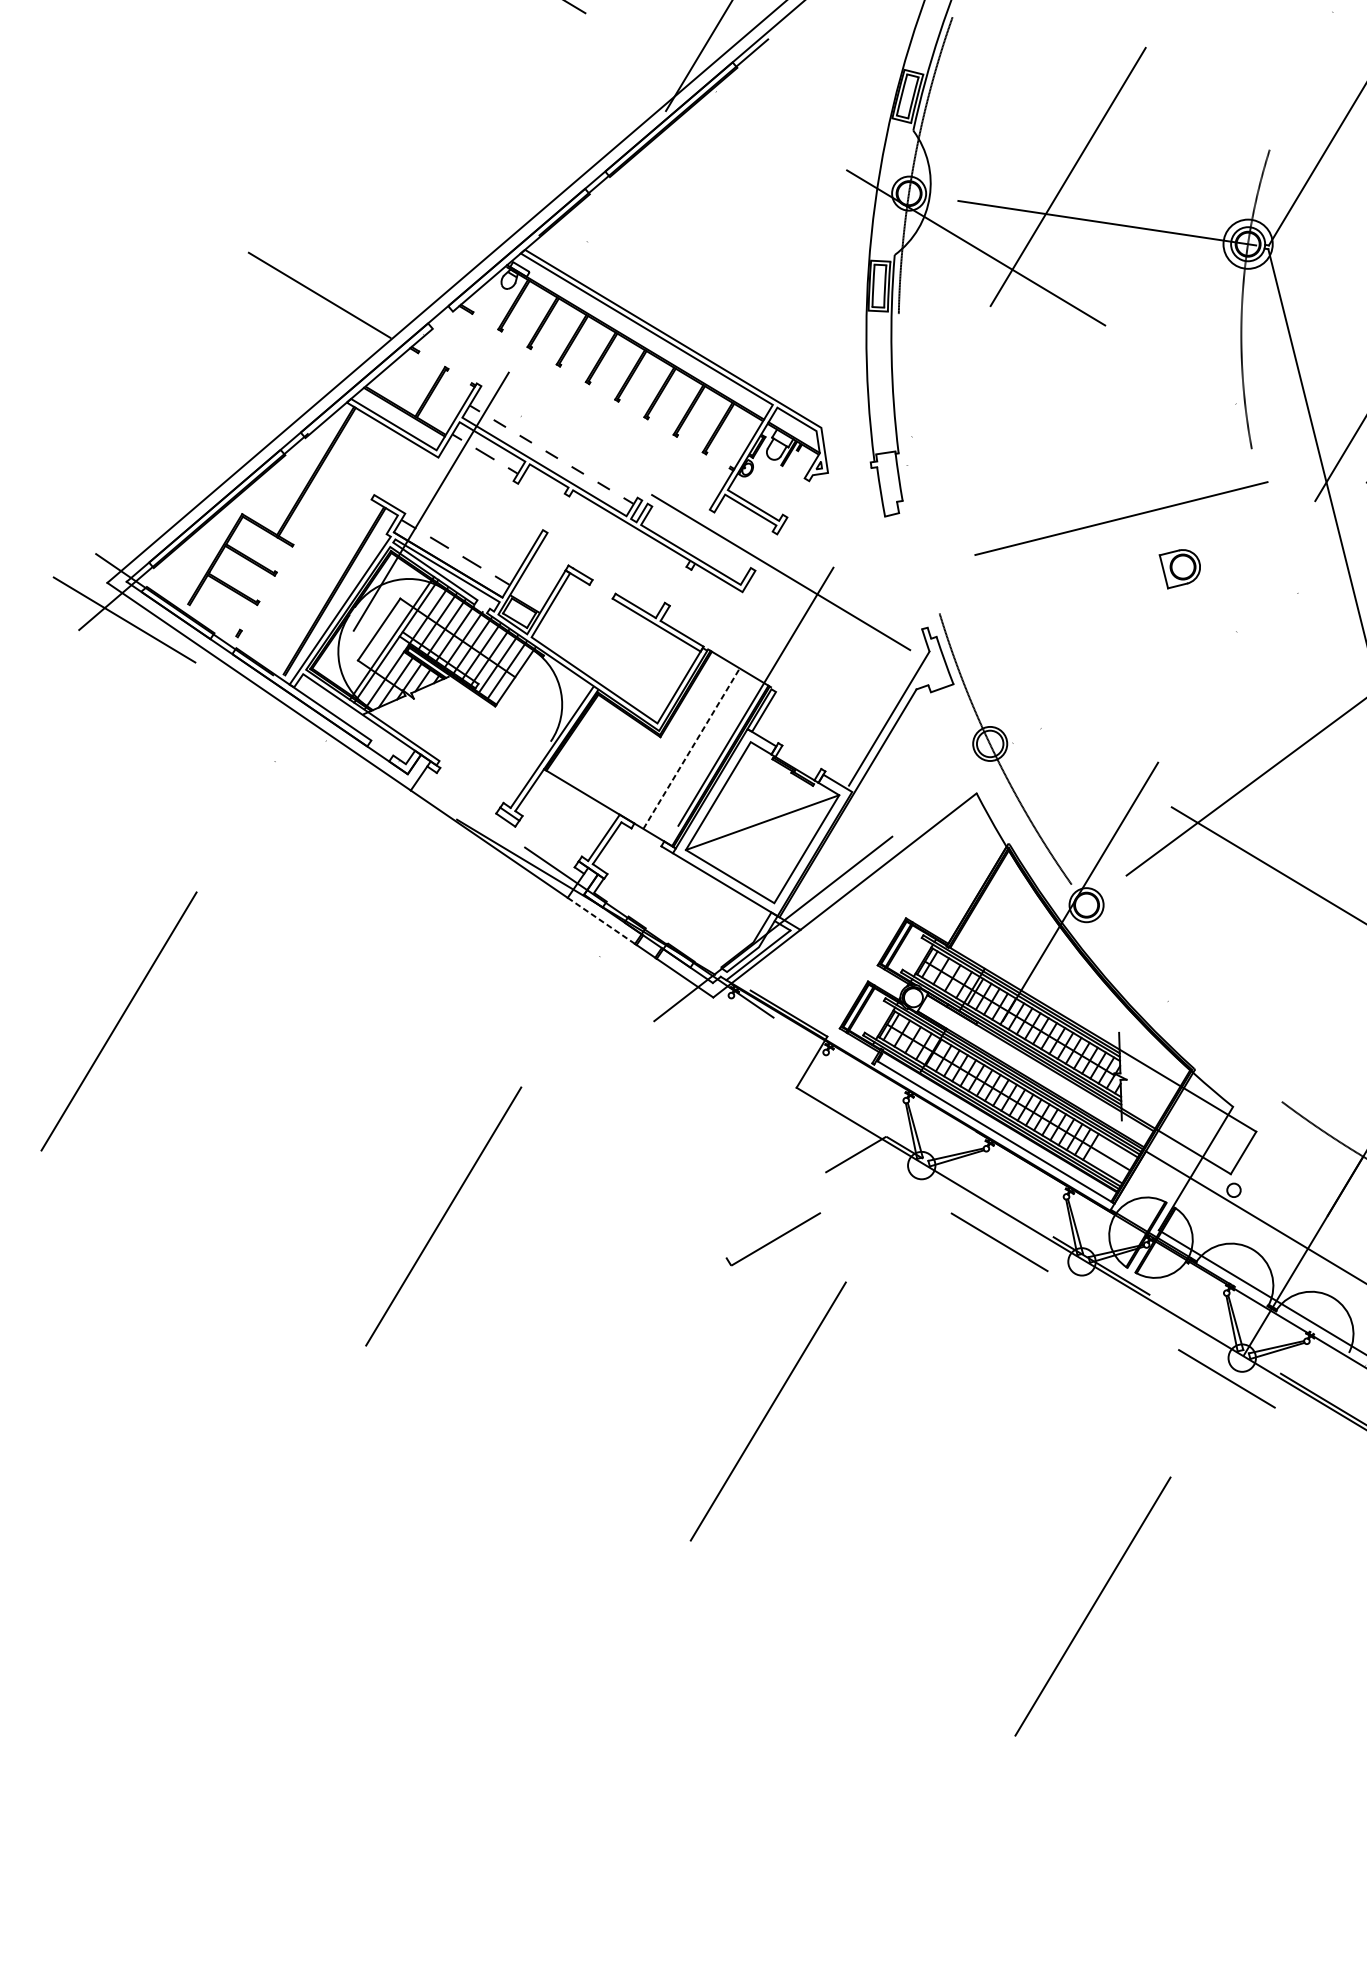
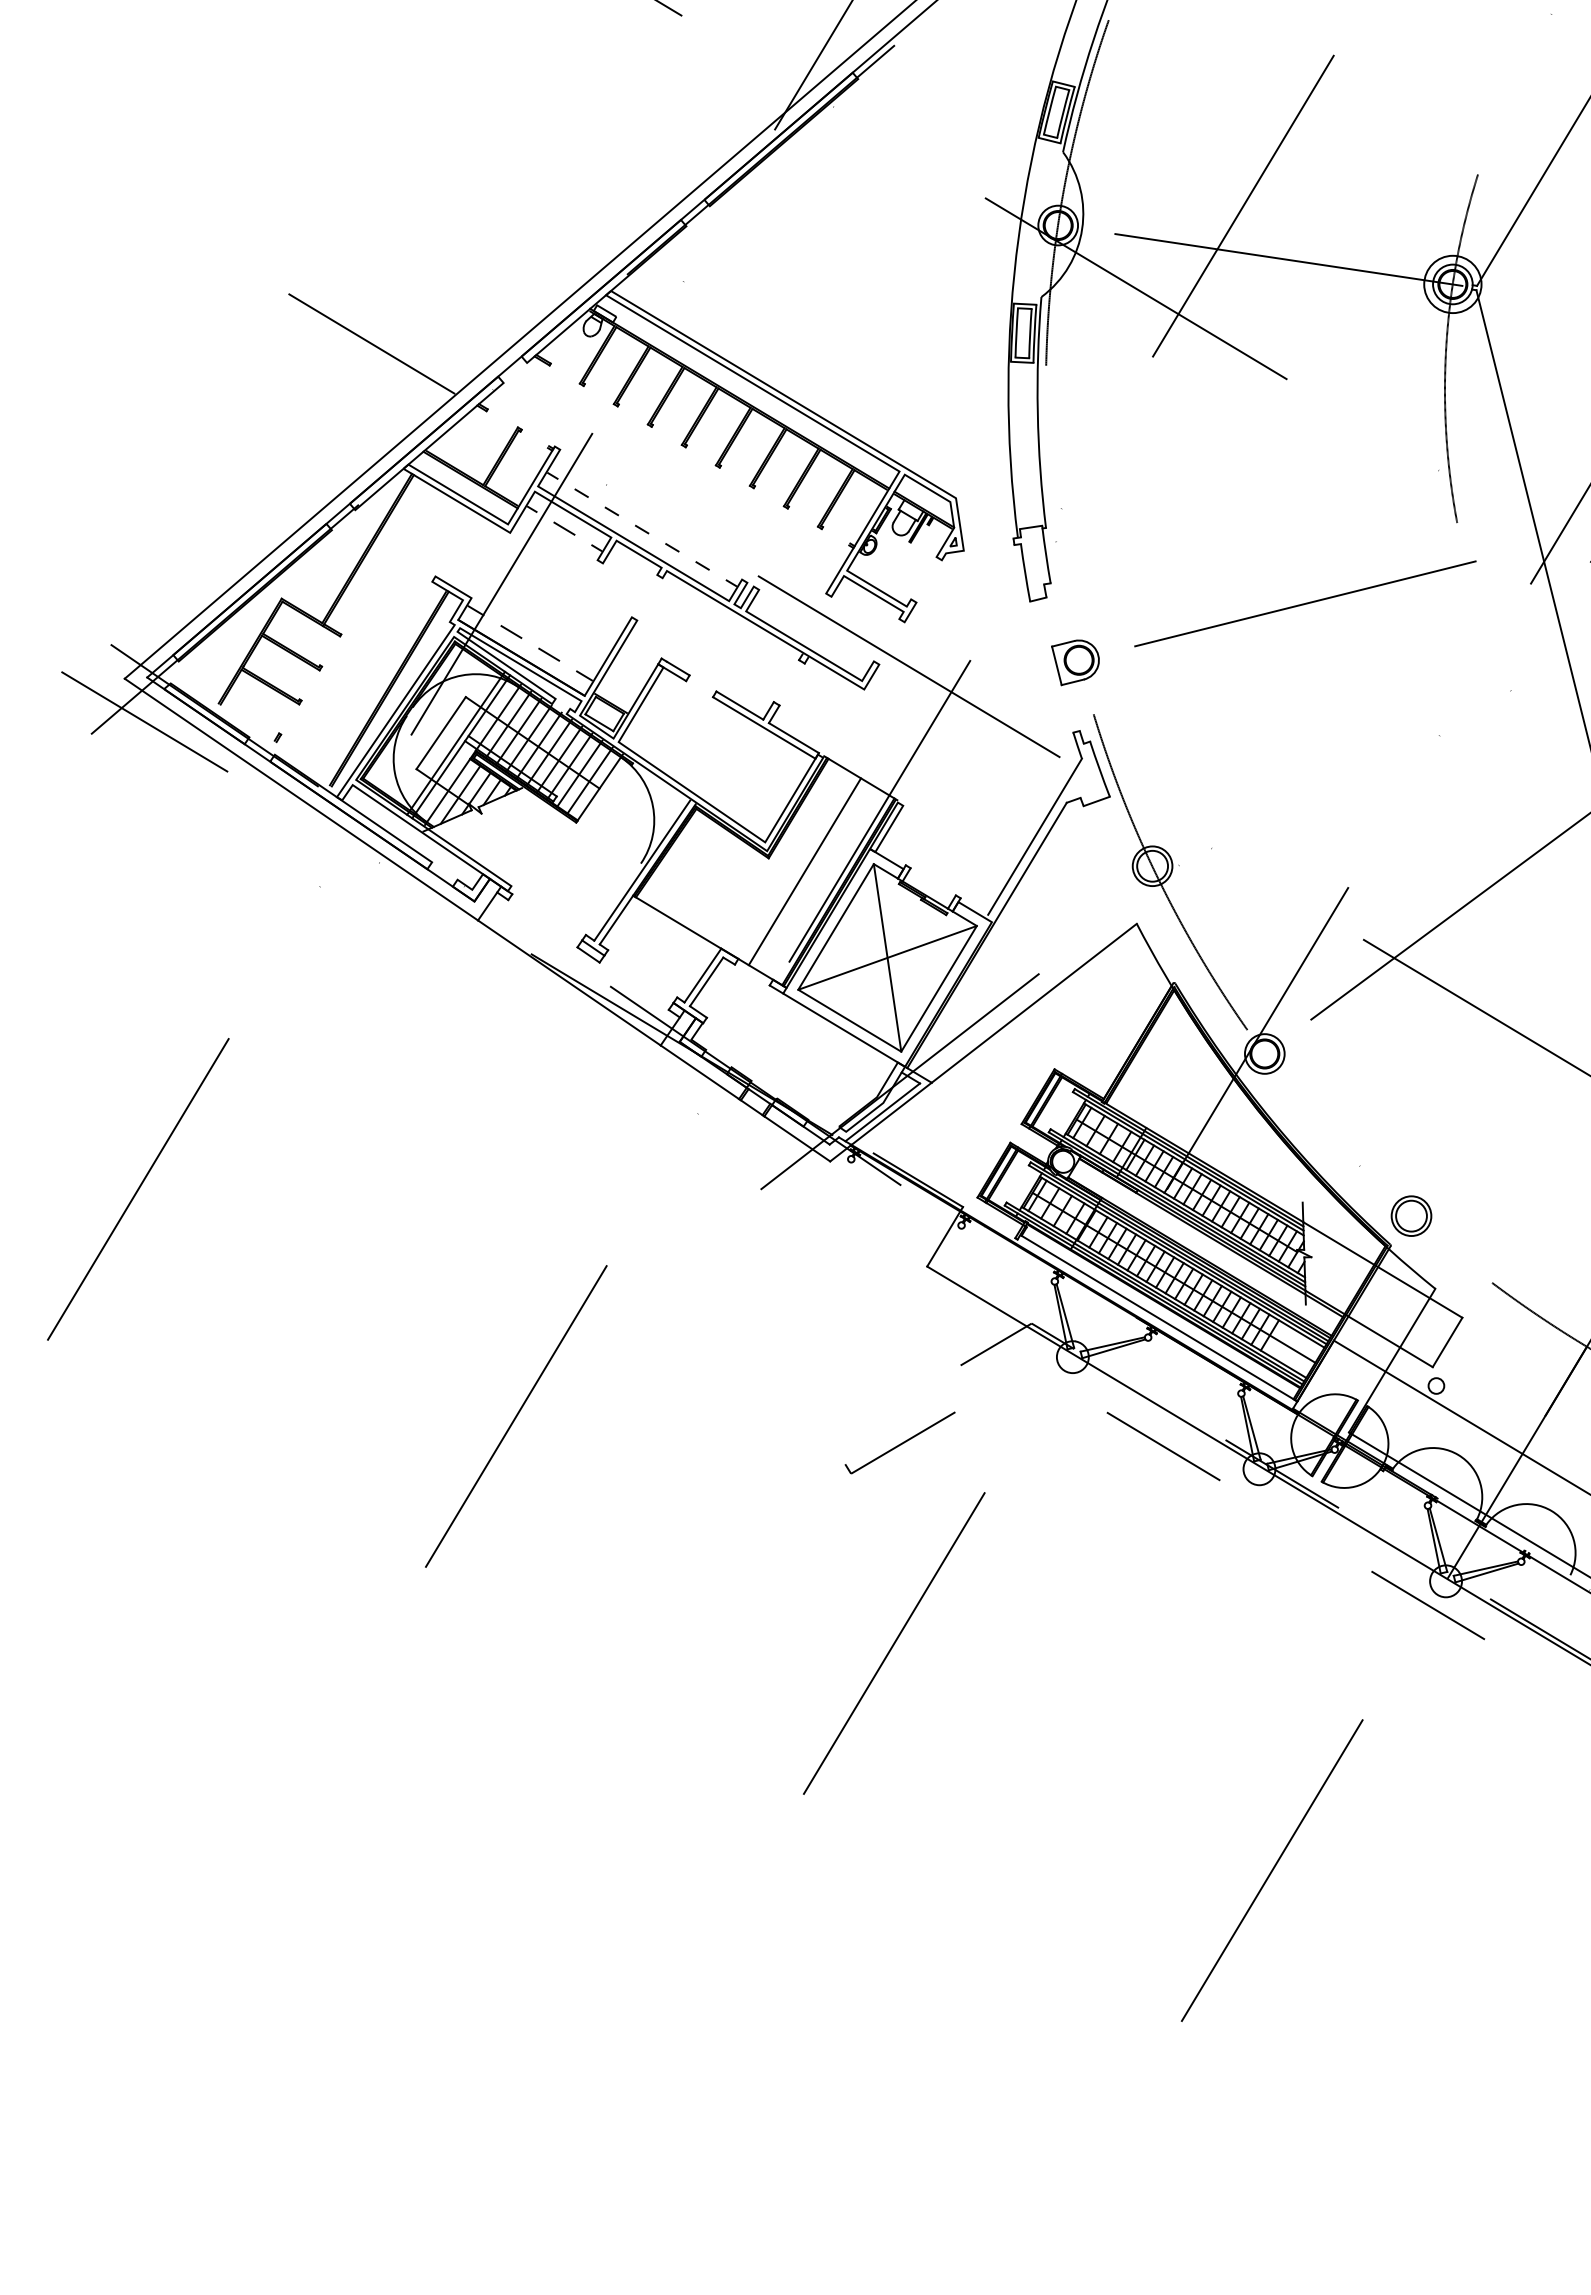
part: (1179, 568) -> (1075, 662), moved
line: (691, 748) -> (804, 871), dashed -> solid
line: (762, 822) -> (887, 957), added
line: (601, 921) -> (700, 1072), dashed -> solid
part: (1212, 1043) -> (1411, 1215), added

